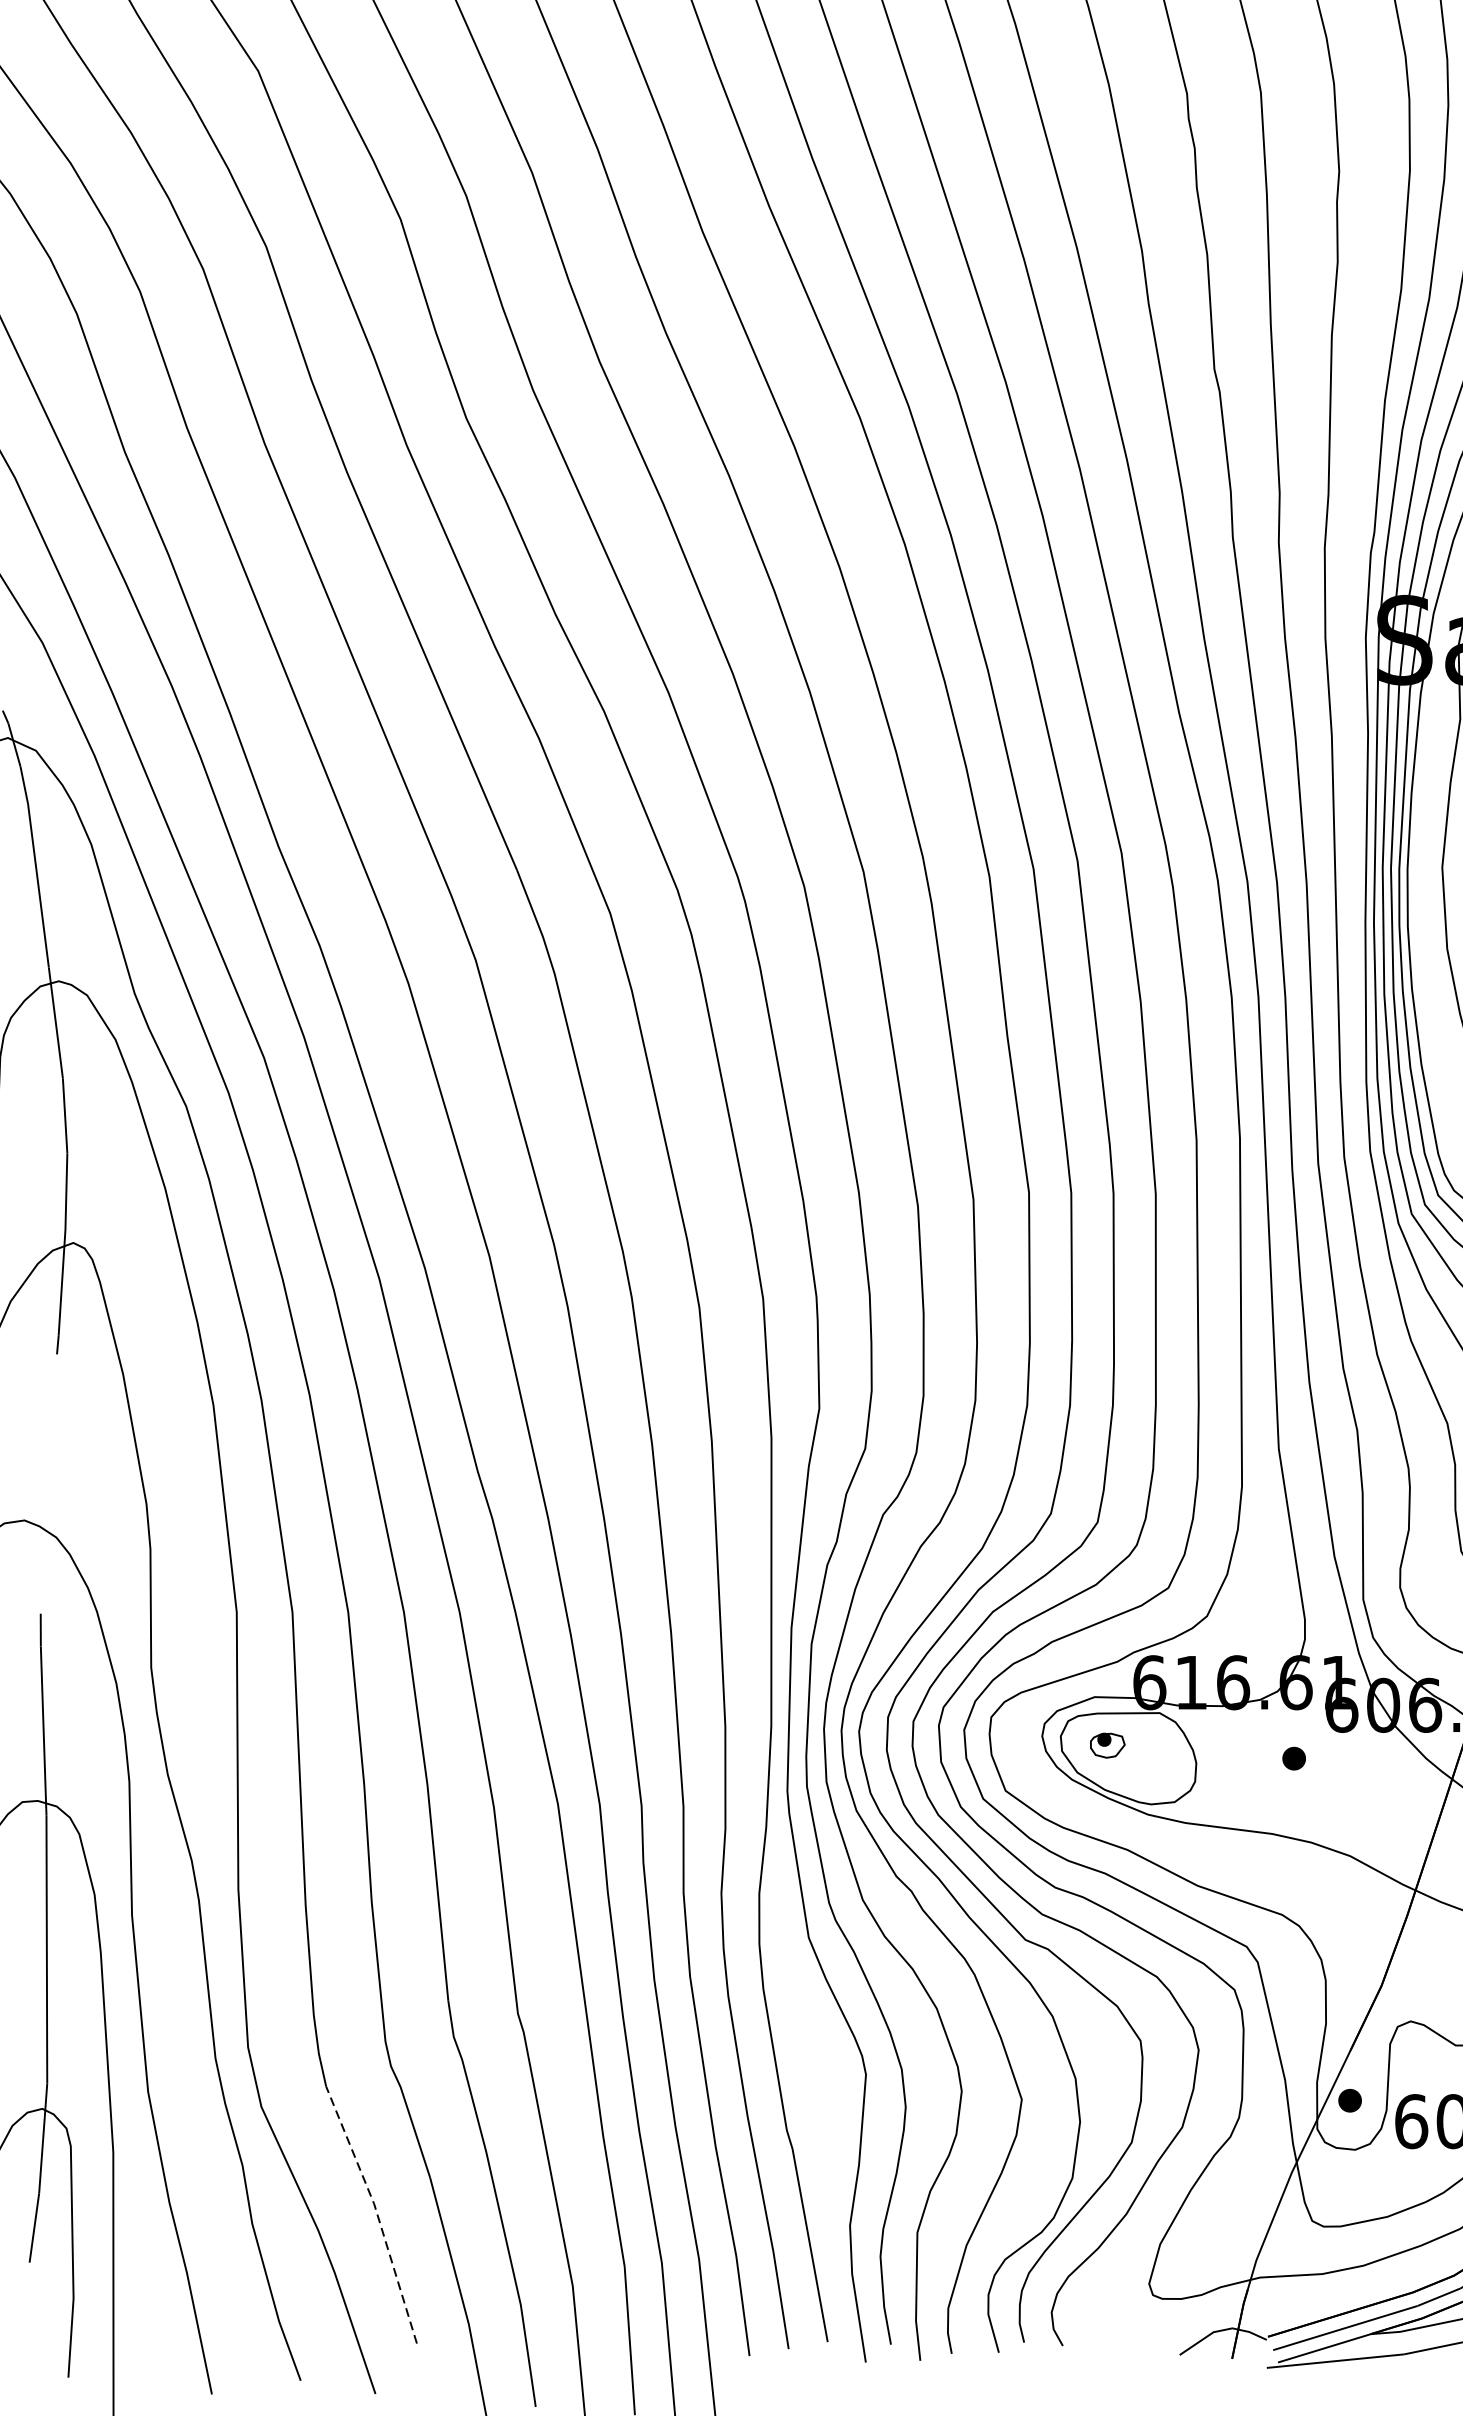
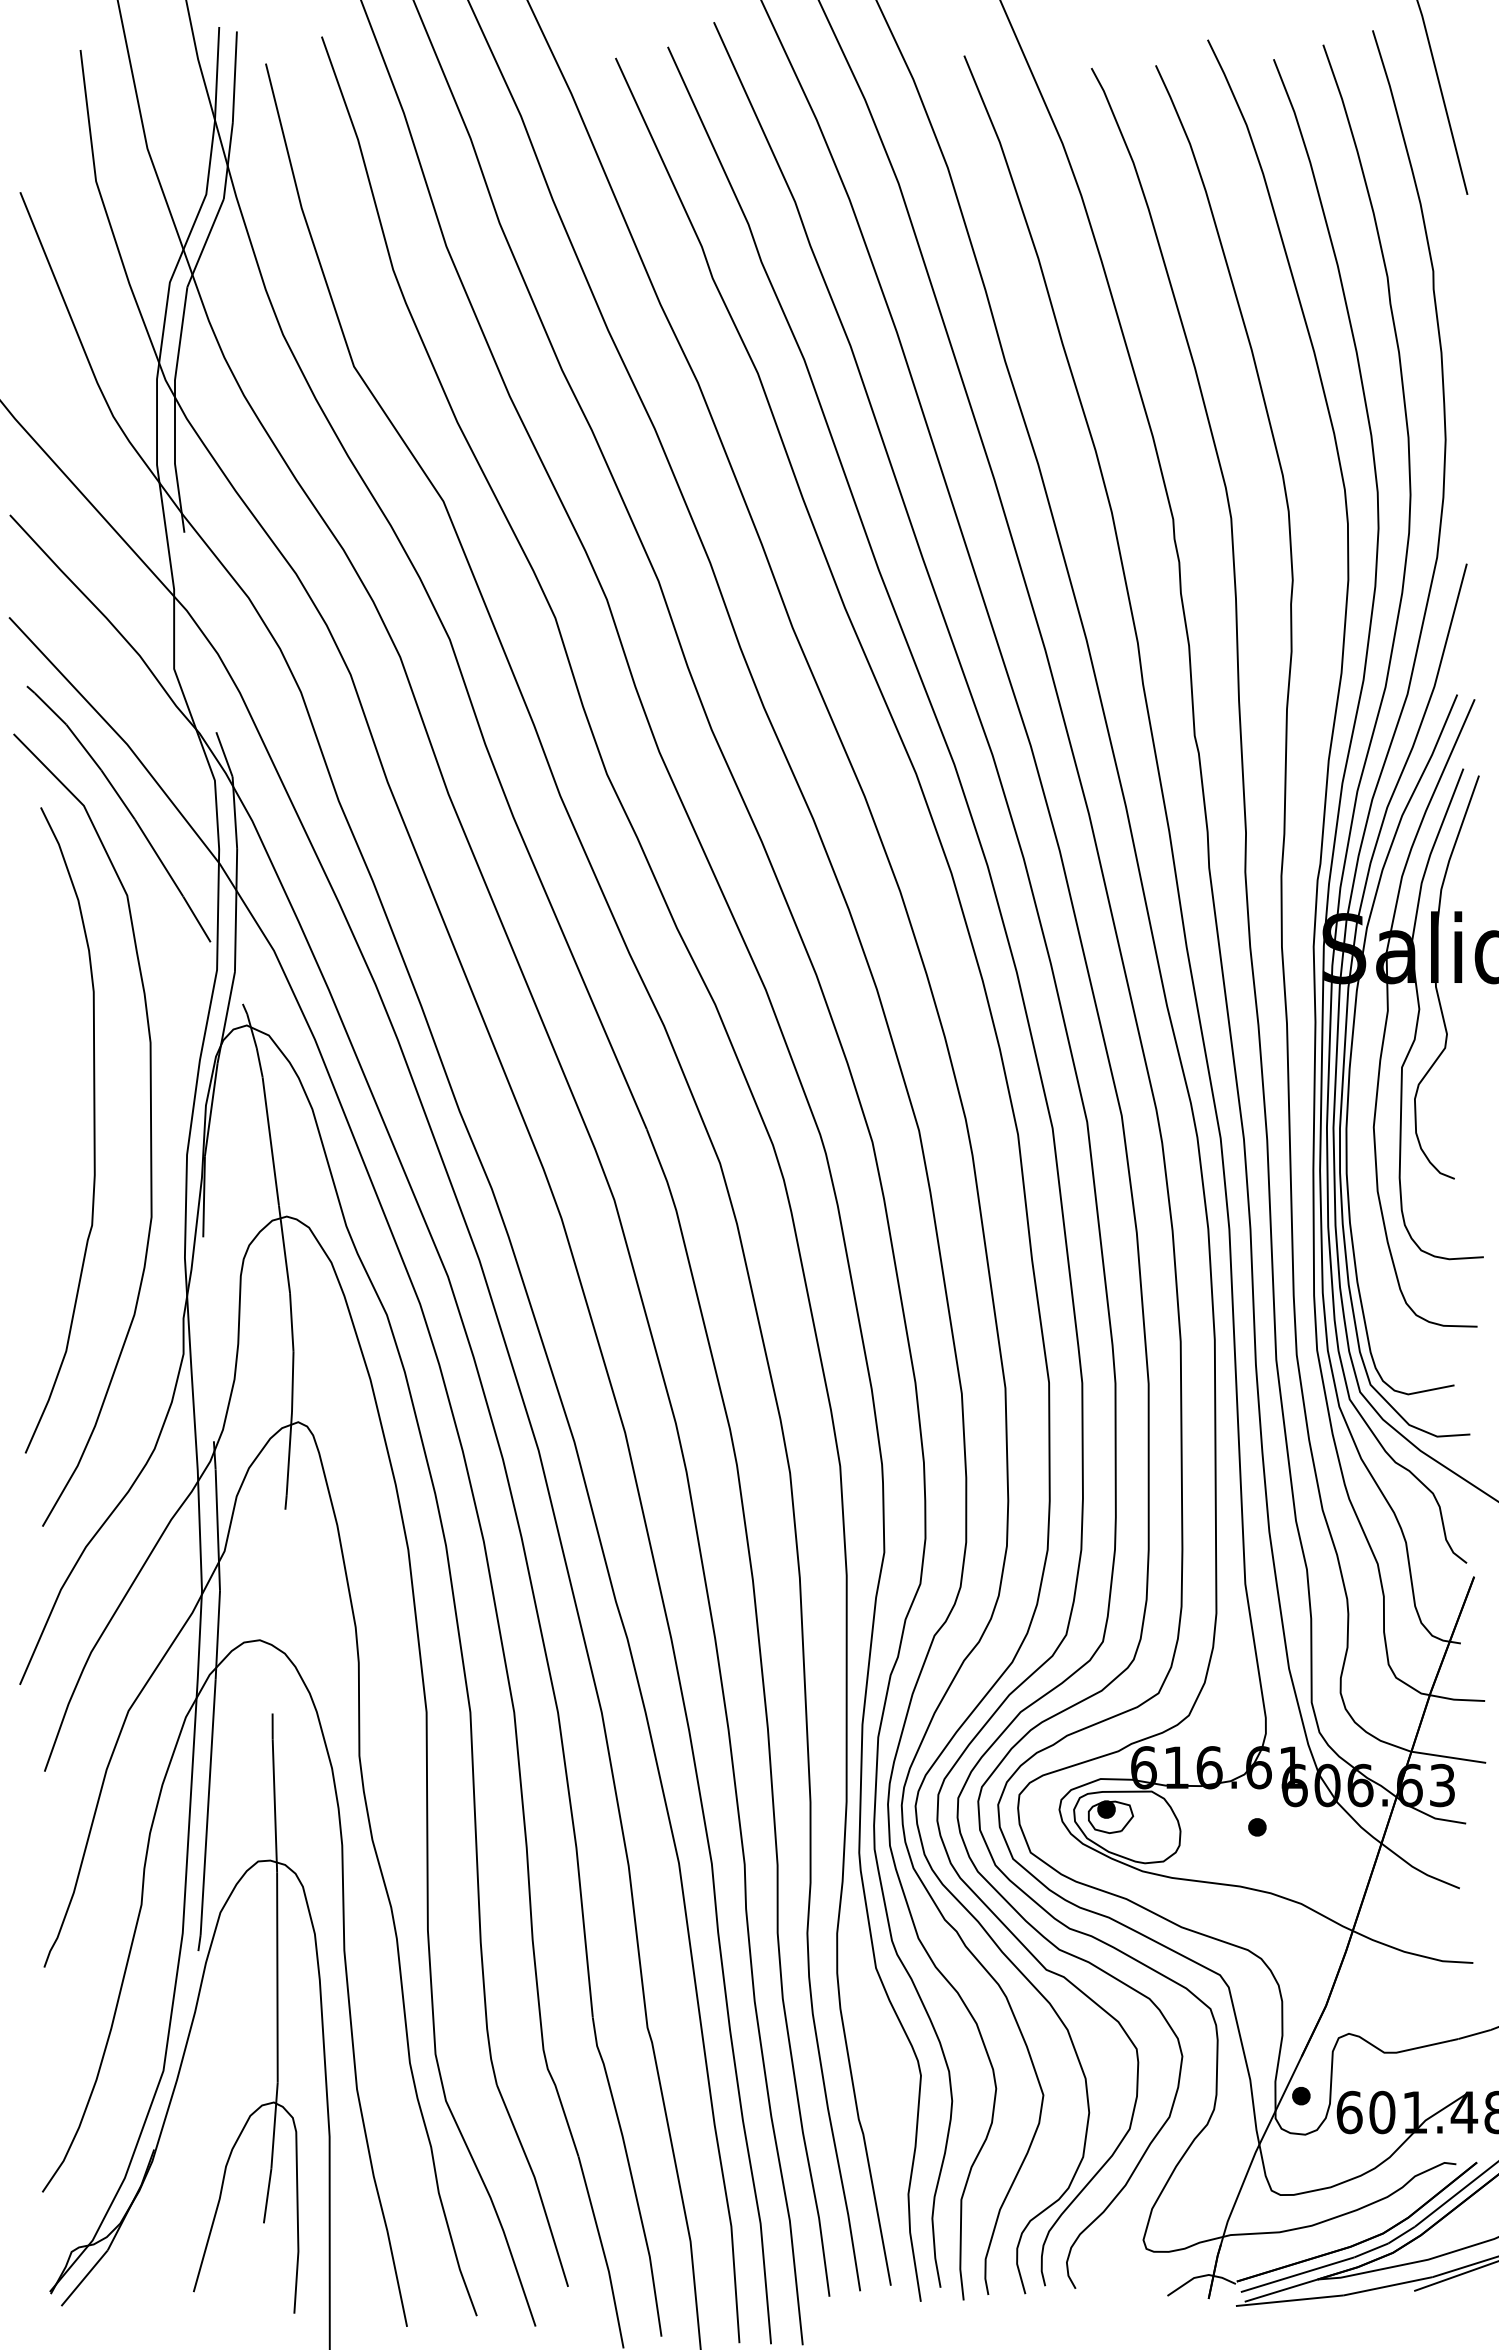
part: (1107, 1744) -> (1110, 1816), size x1.67
line: (376, 2211) -> (536, 2183), dashed -> solid

